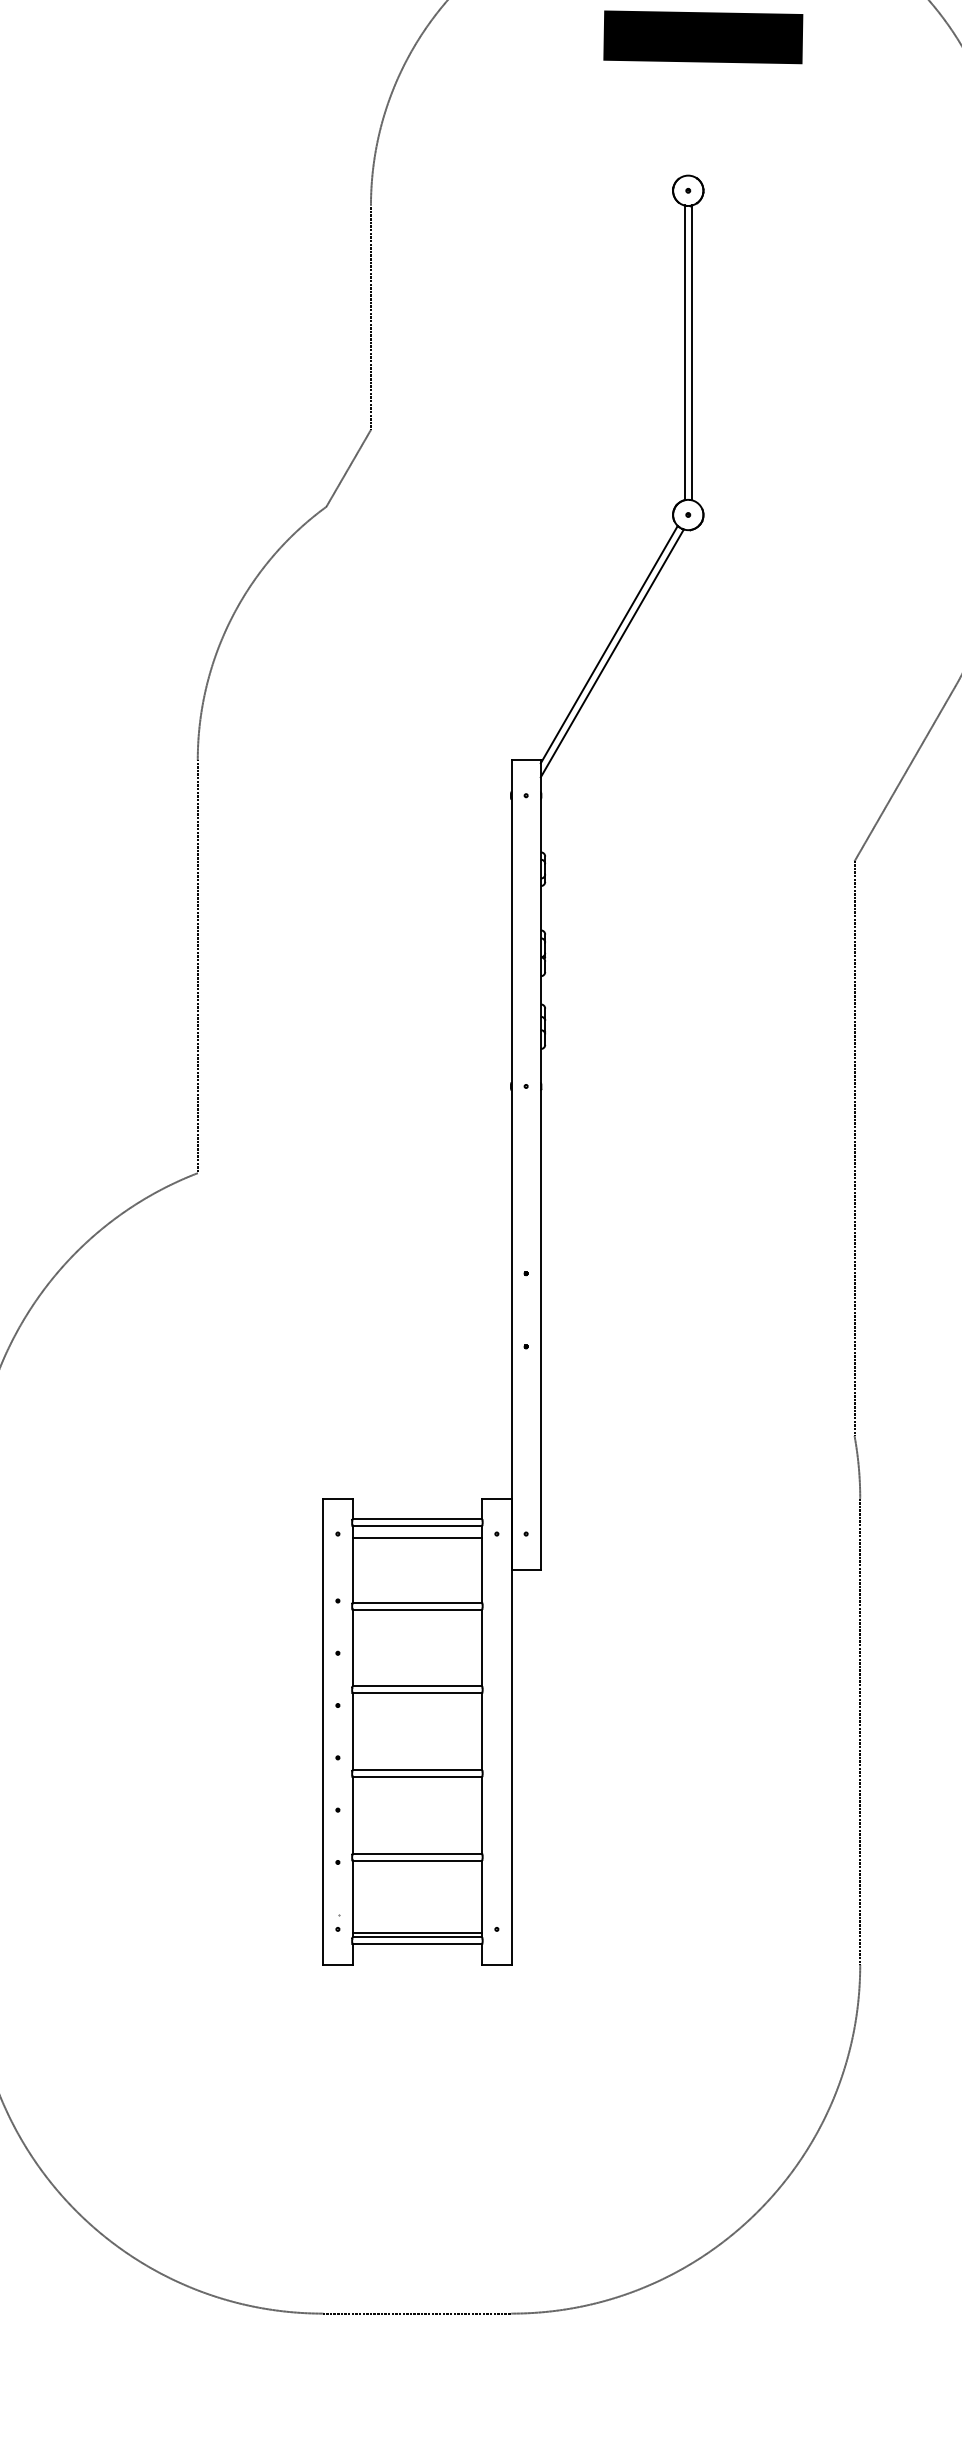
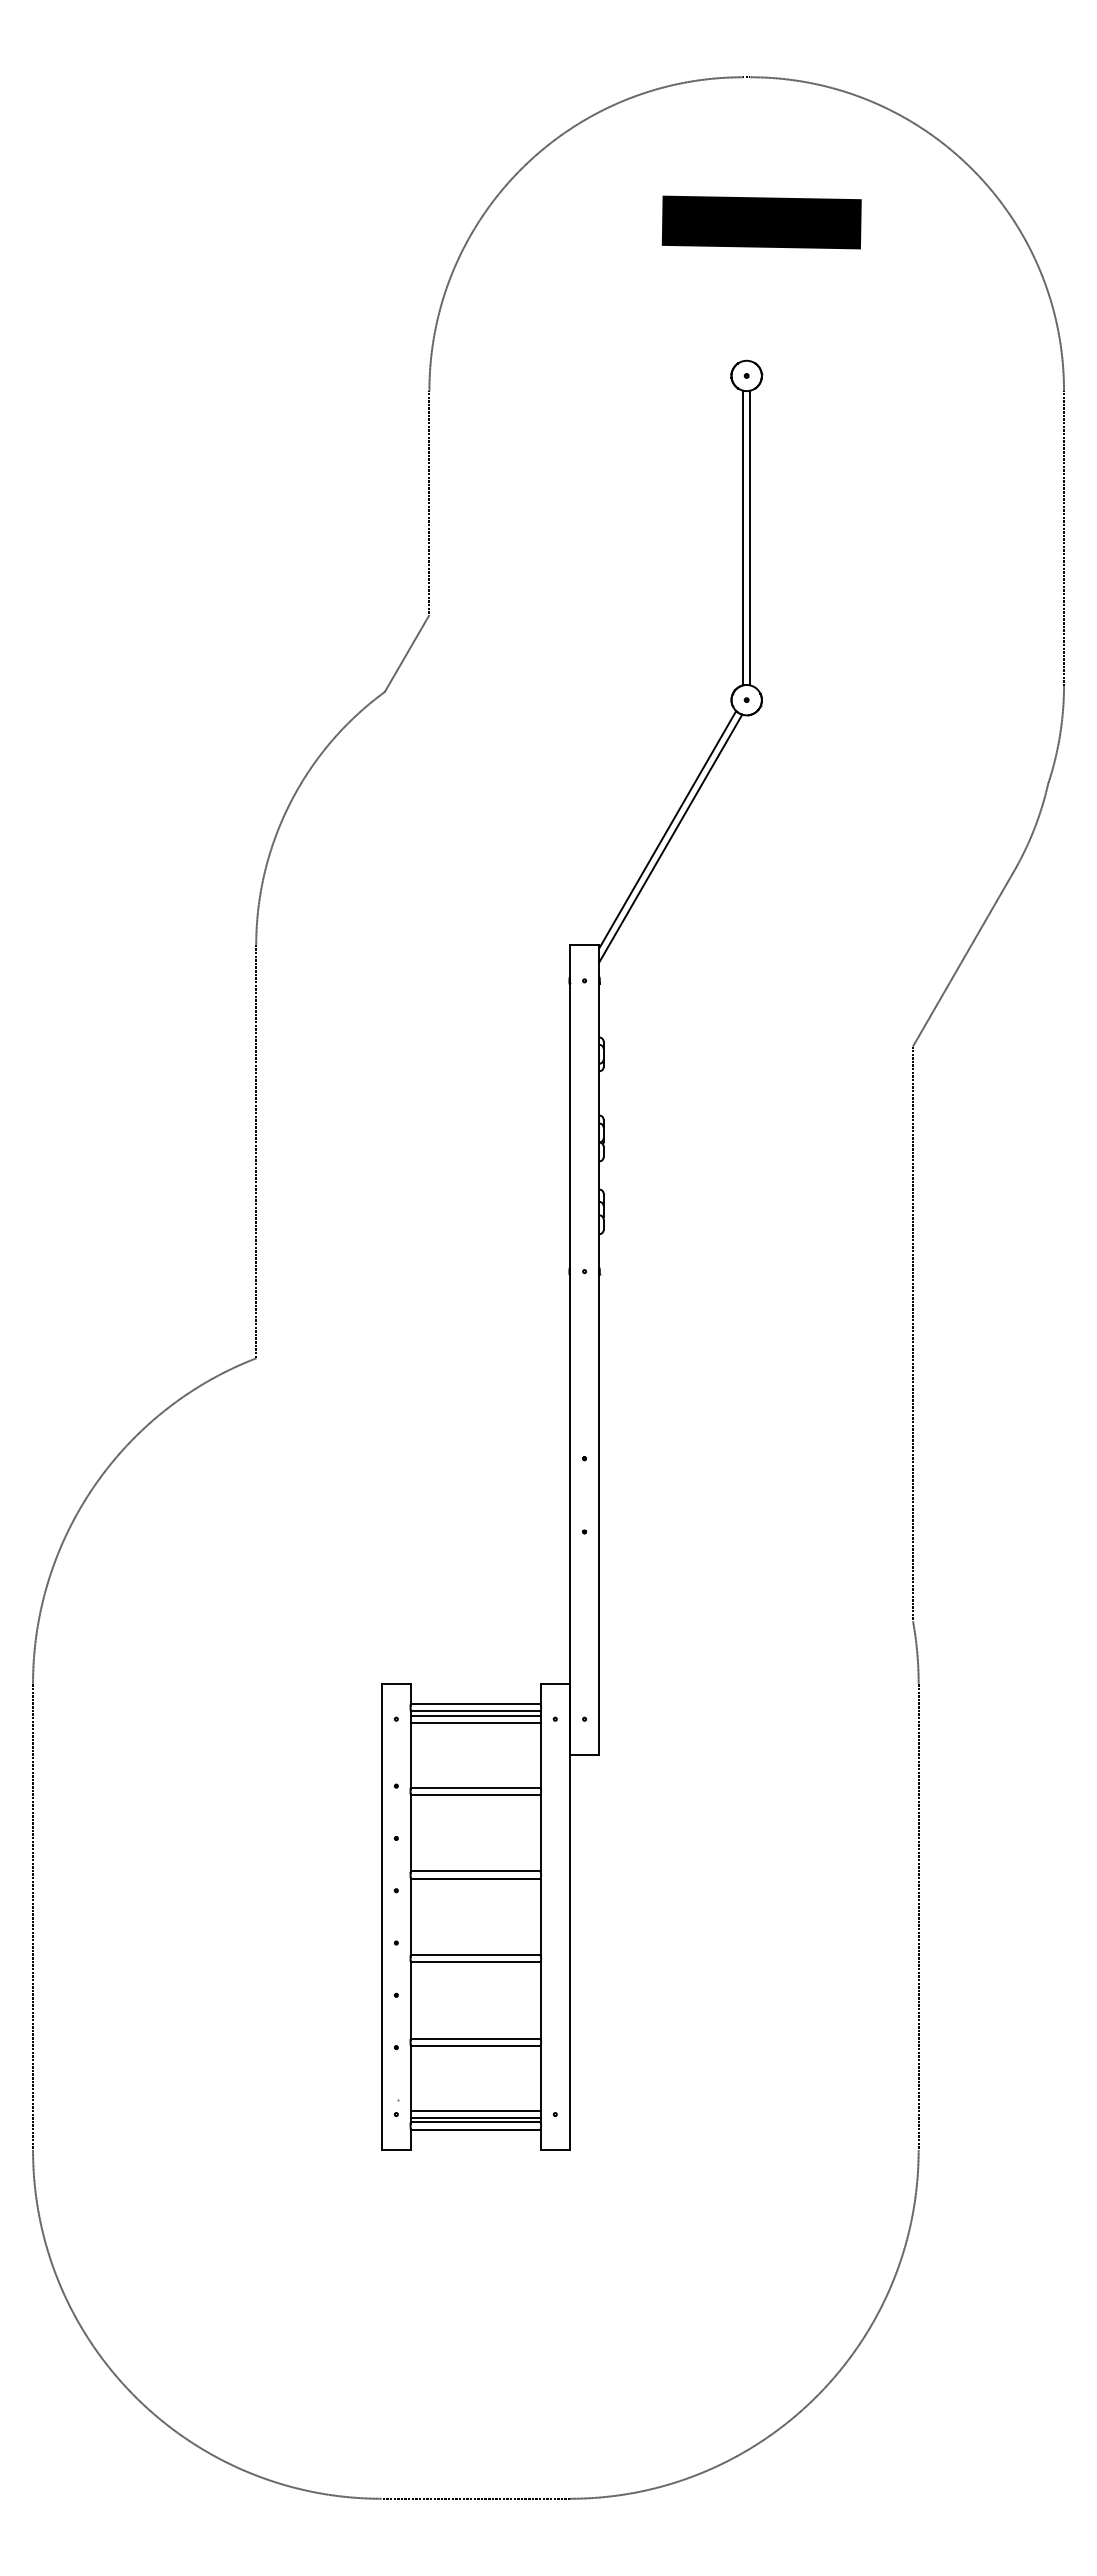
line: (417, 1530) -> (475, 1715), added
line: (417, 1925) -> (475, 2110), added

